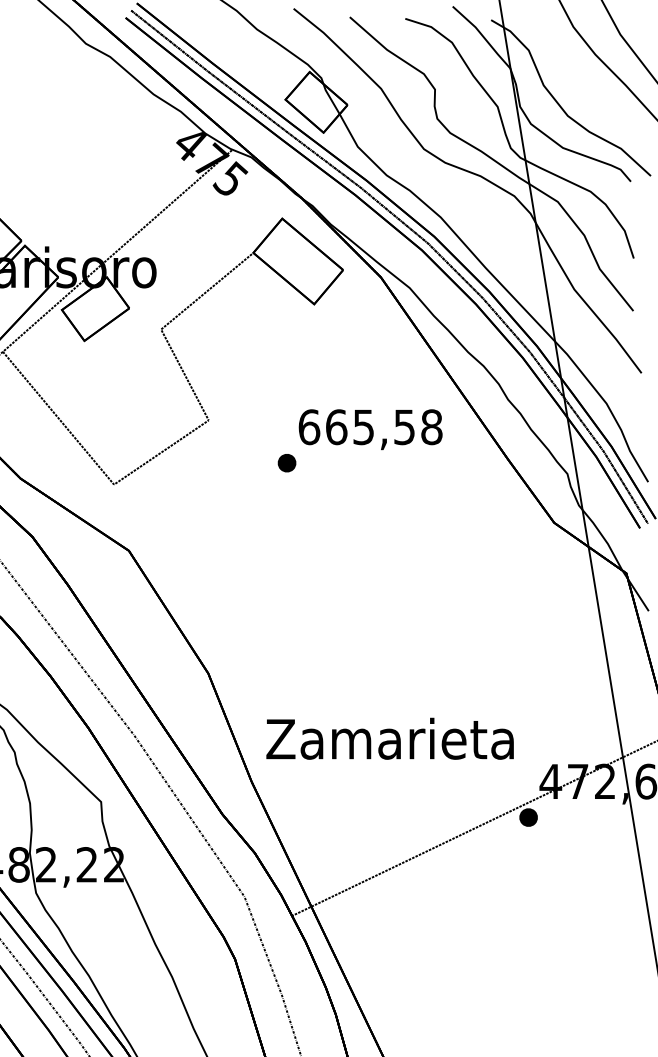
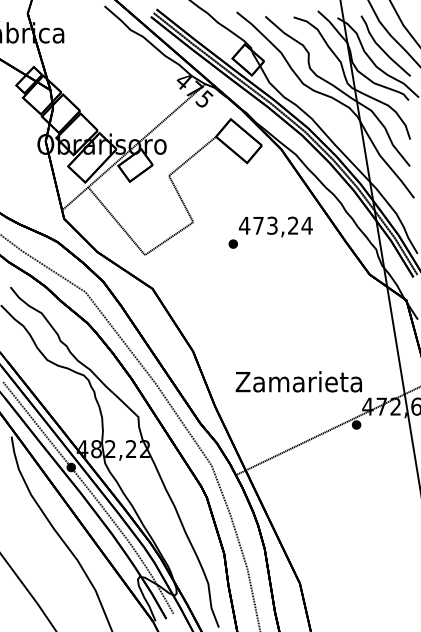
curve: (579, 79) -> (382, 48), added
text: (369, 426) -> (275, 225), 665,58 -> 473,24
text: (389, 738) -> (298, 381), moved

